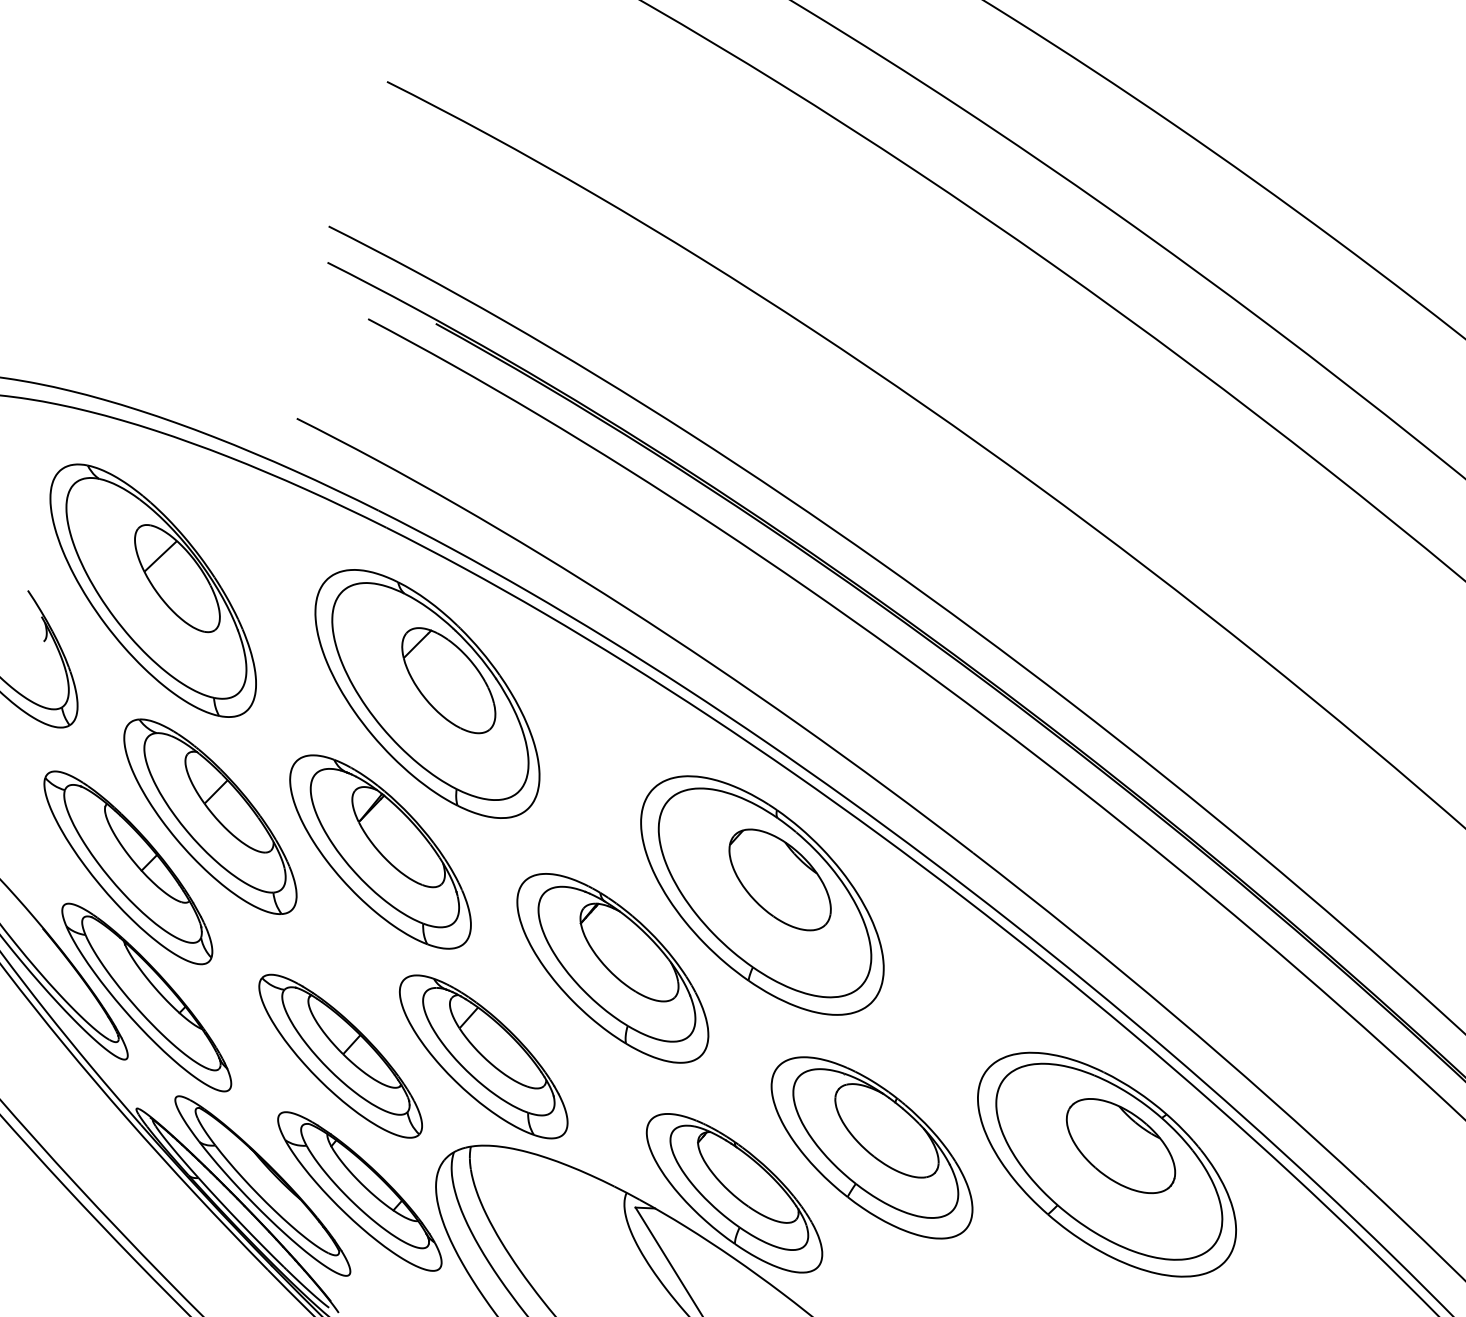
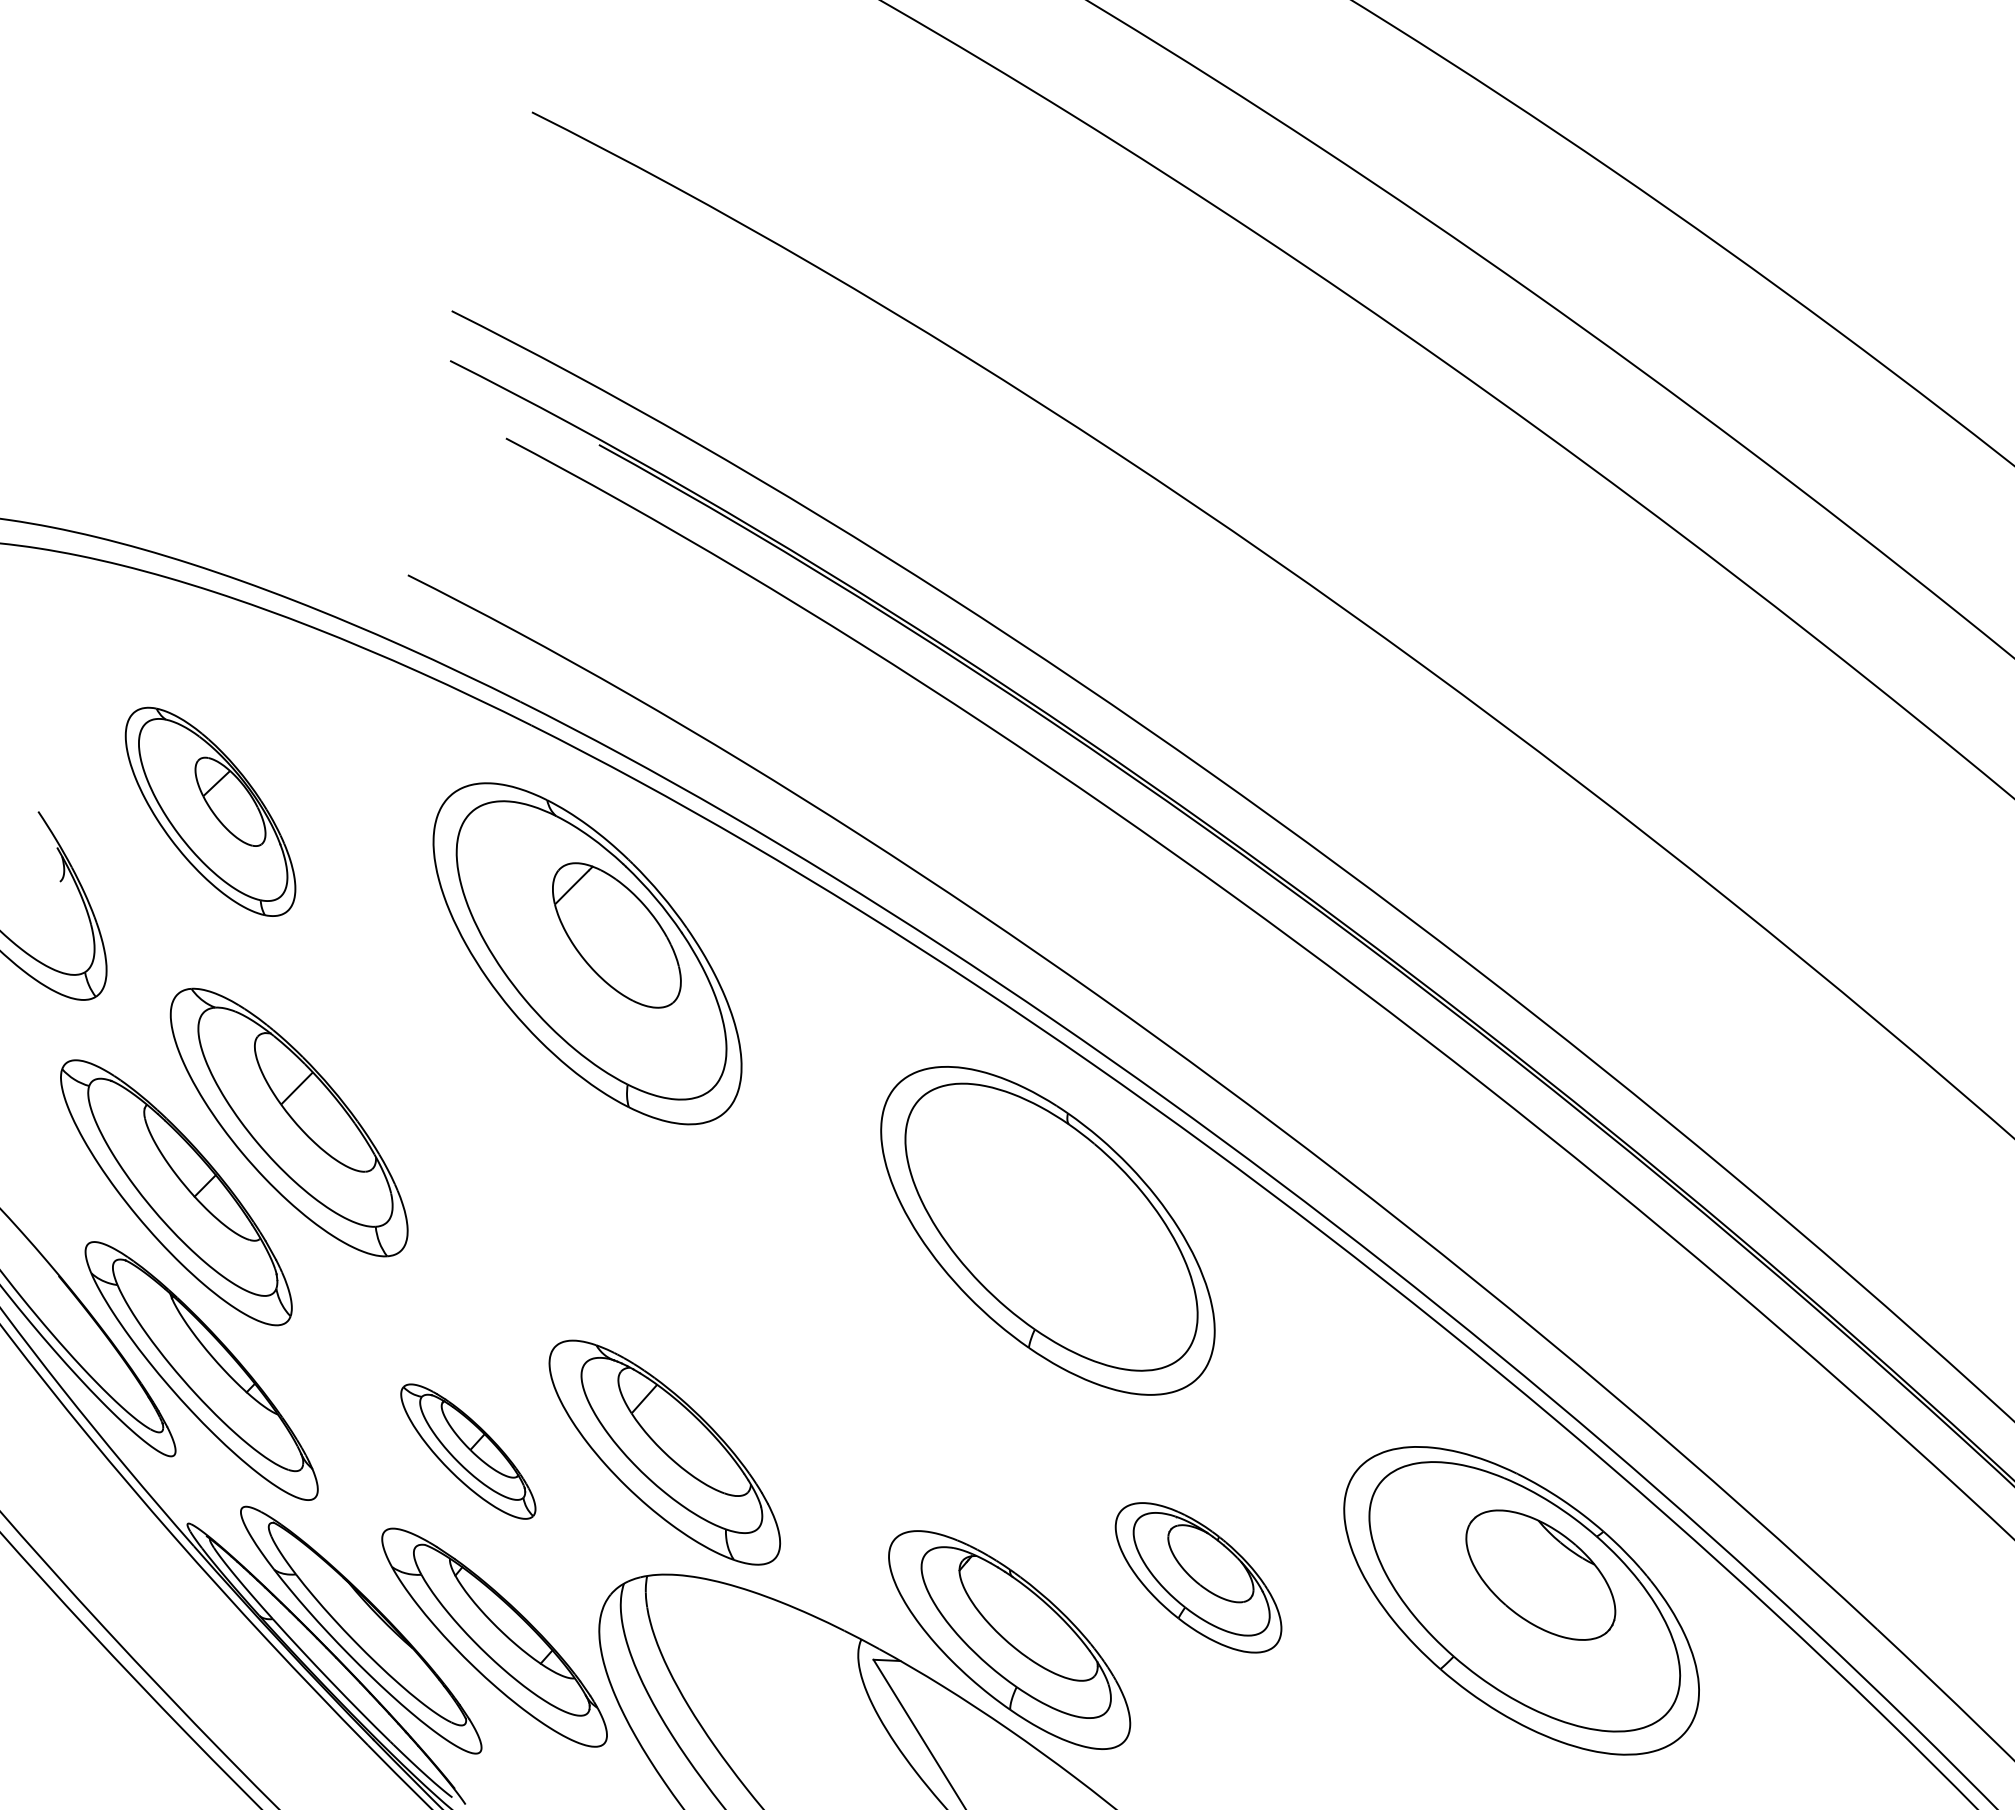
part: (153, 590) -> (210, 811), size x0.6
part: (380, 851) -> (522, 1170), removed
part: (779, 880) -> (1071, 1209), removed
part: (612, 968) -> (842, 1330), removed
part: (340, 1056) -> (468, 1451), size x0.6
part: (871, 1147) -> (1198, 1577), size x0.6

